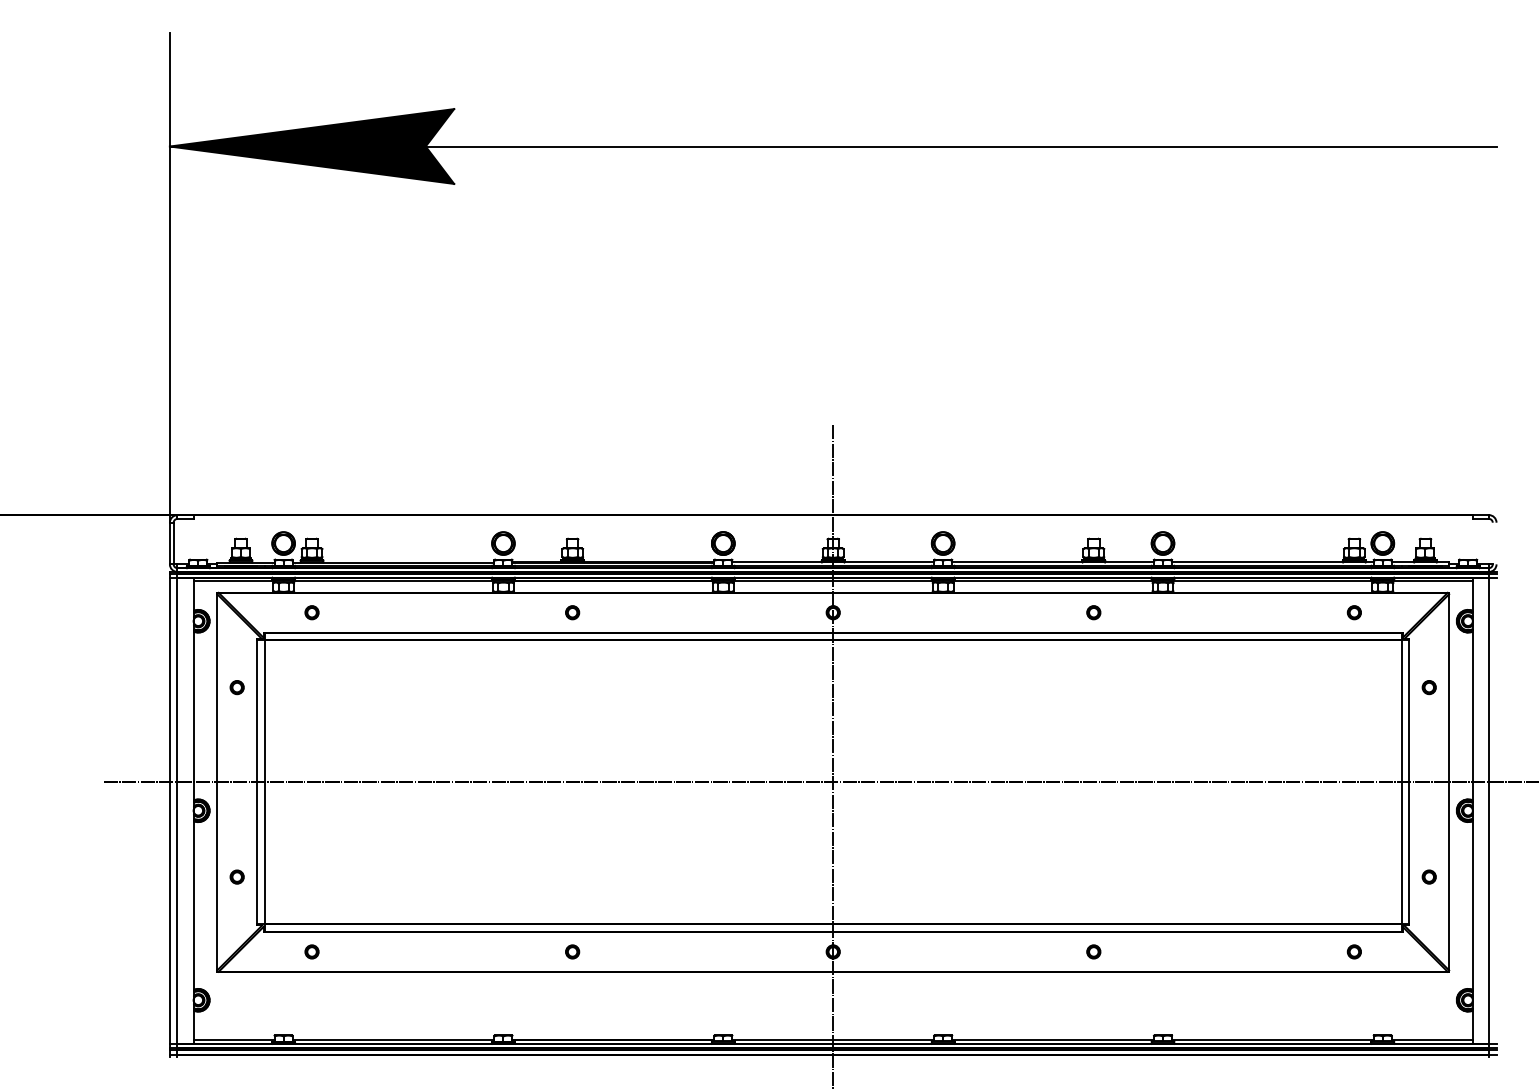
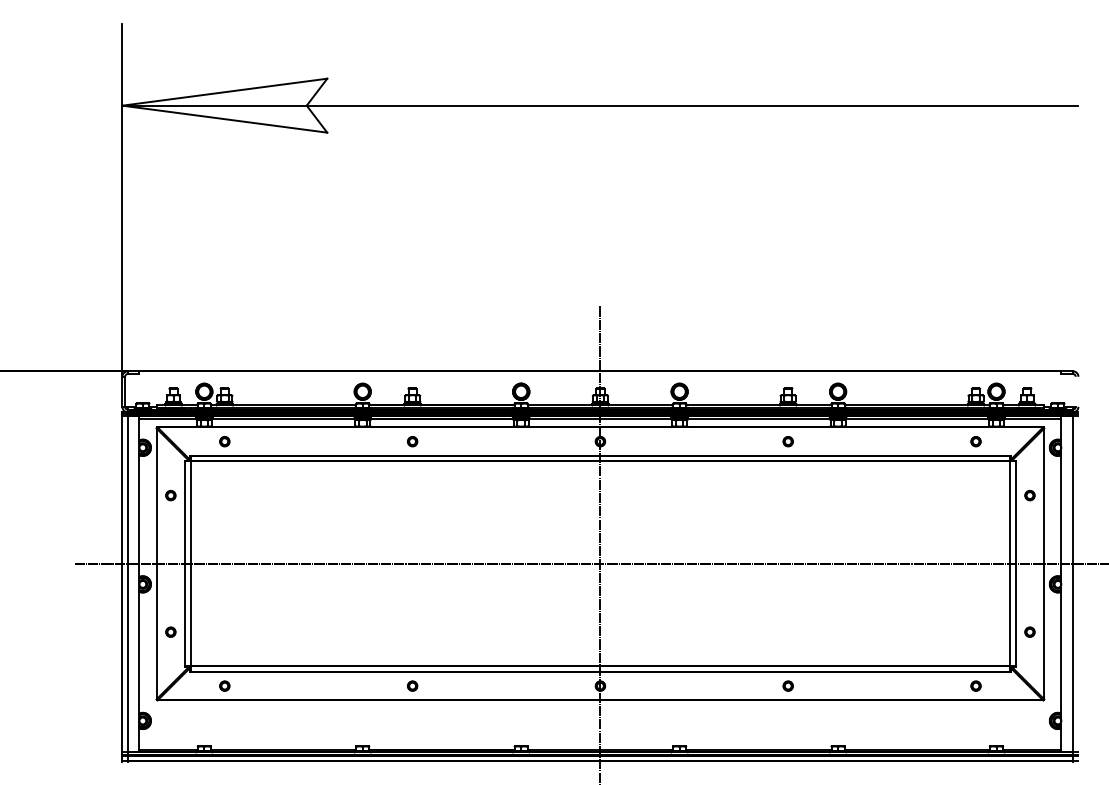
fill: (311, 146) -> (224, 105), removed

